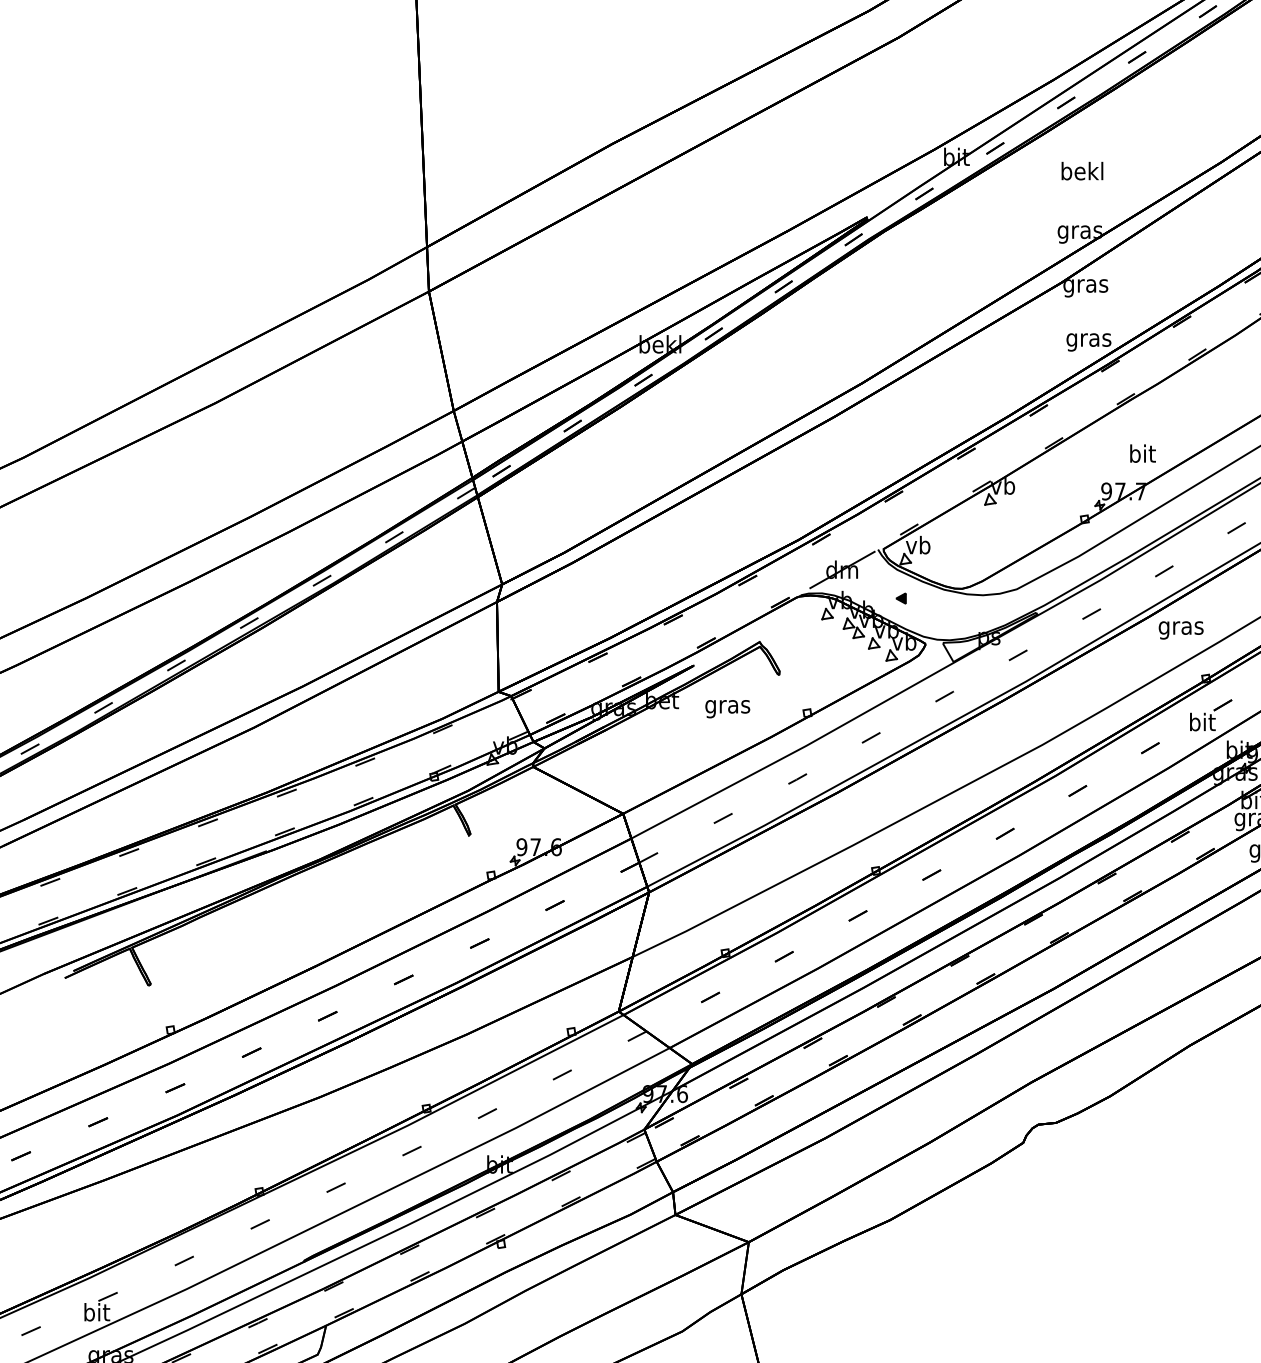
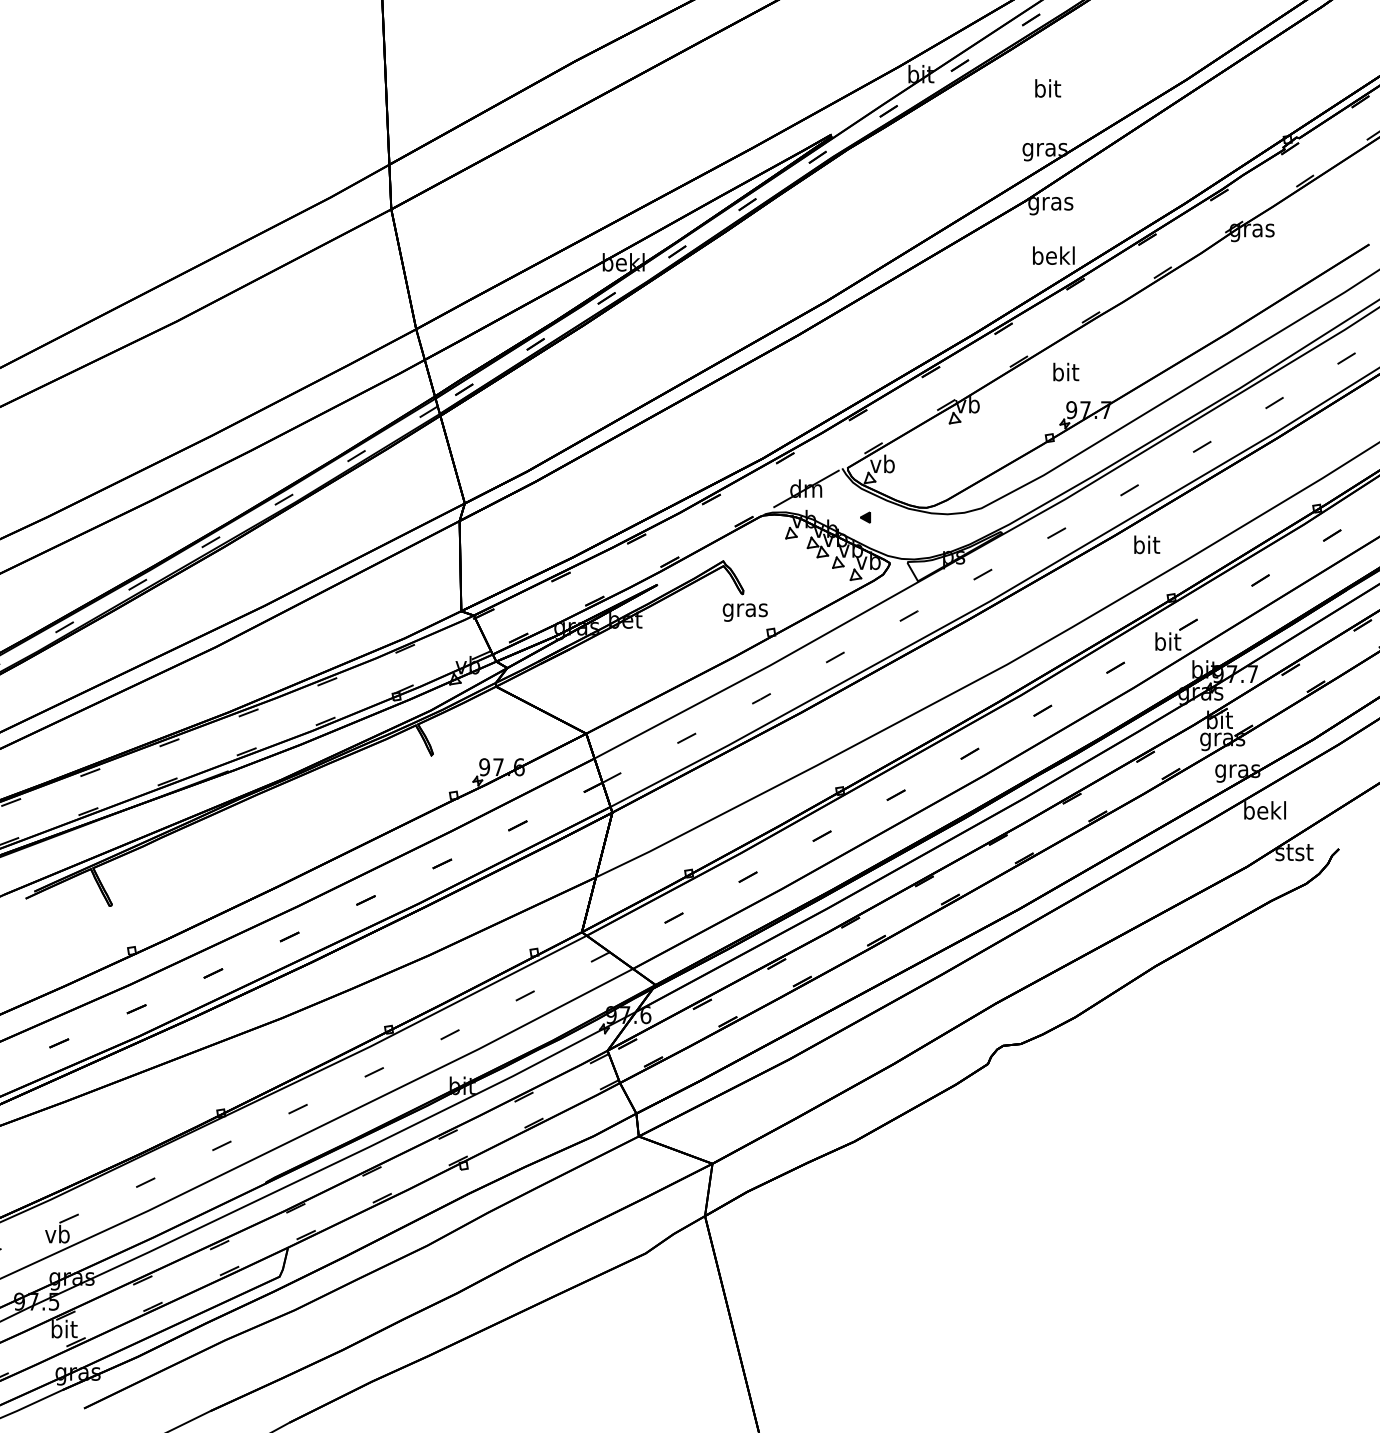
text: (1082, 171) -> (1047, 88), bekl -> bit
text: (1088, 339) -> (1053, 257), gras -> bekl
text: (1143, 453) -> (1066, 371), moved
text: (1181, 627) -> (1146, 546), gras -> bit
text: (726, 709) -> (744, 612), moved
text: (97, 1311) -> (58, 1233), bit -> vb

